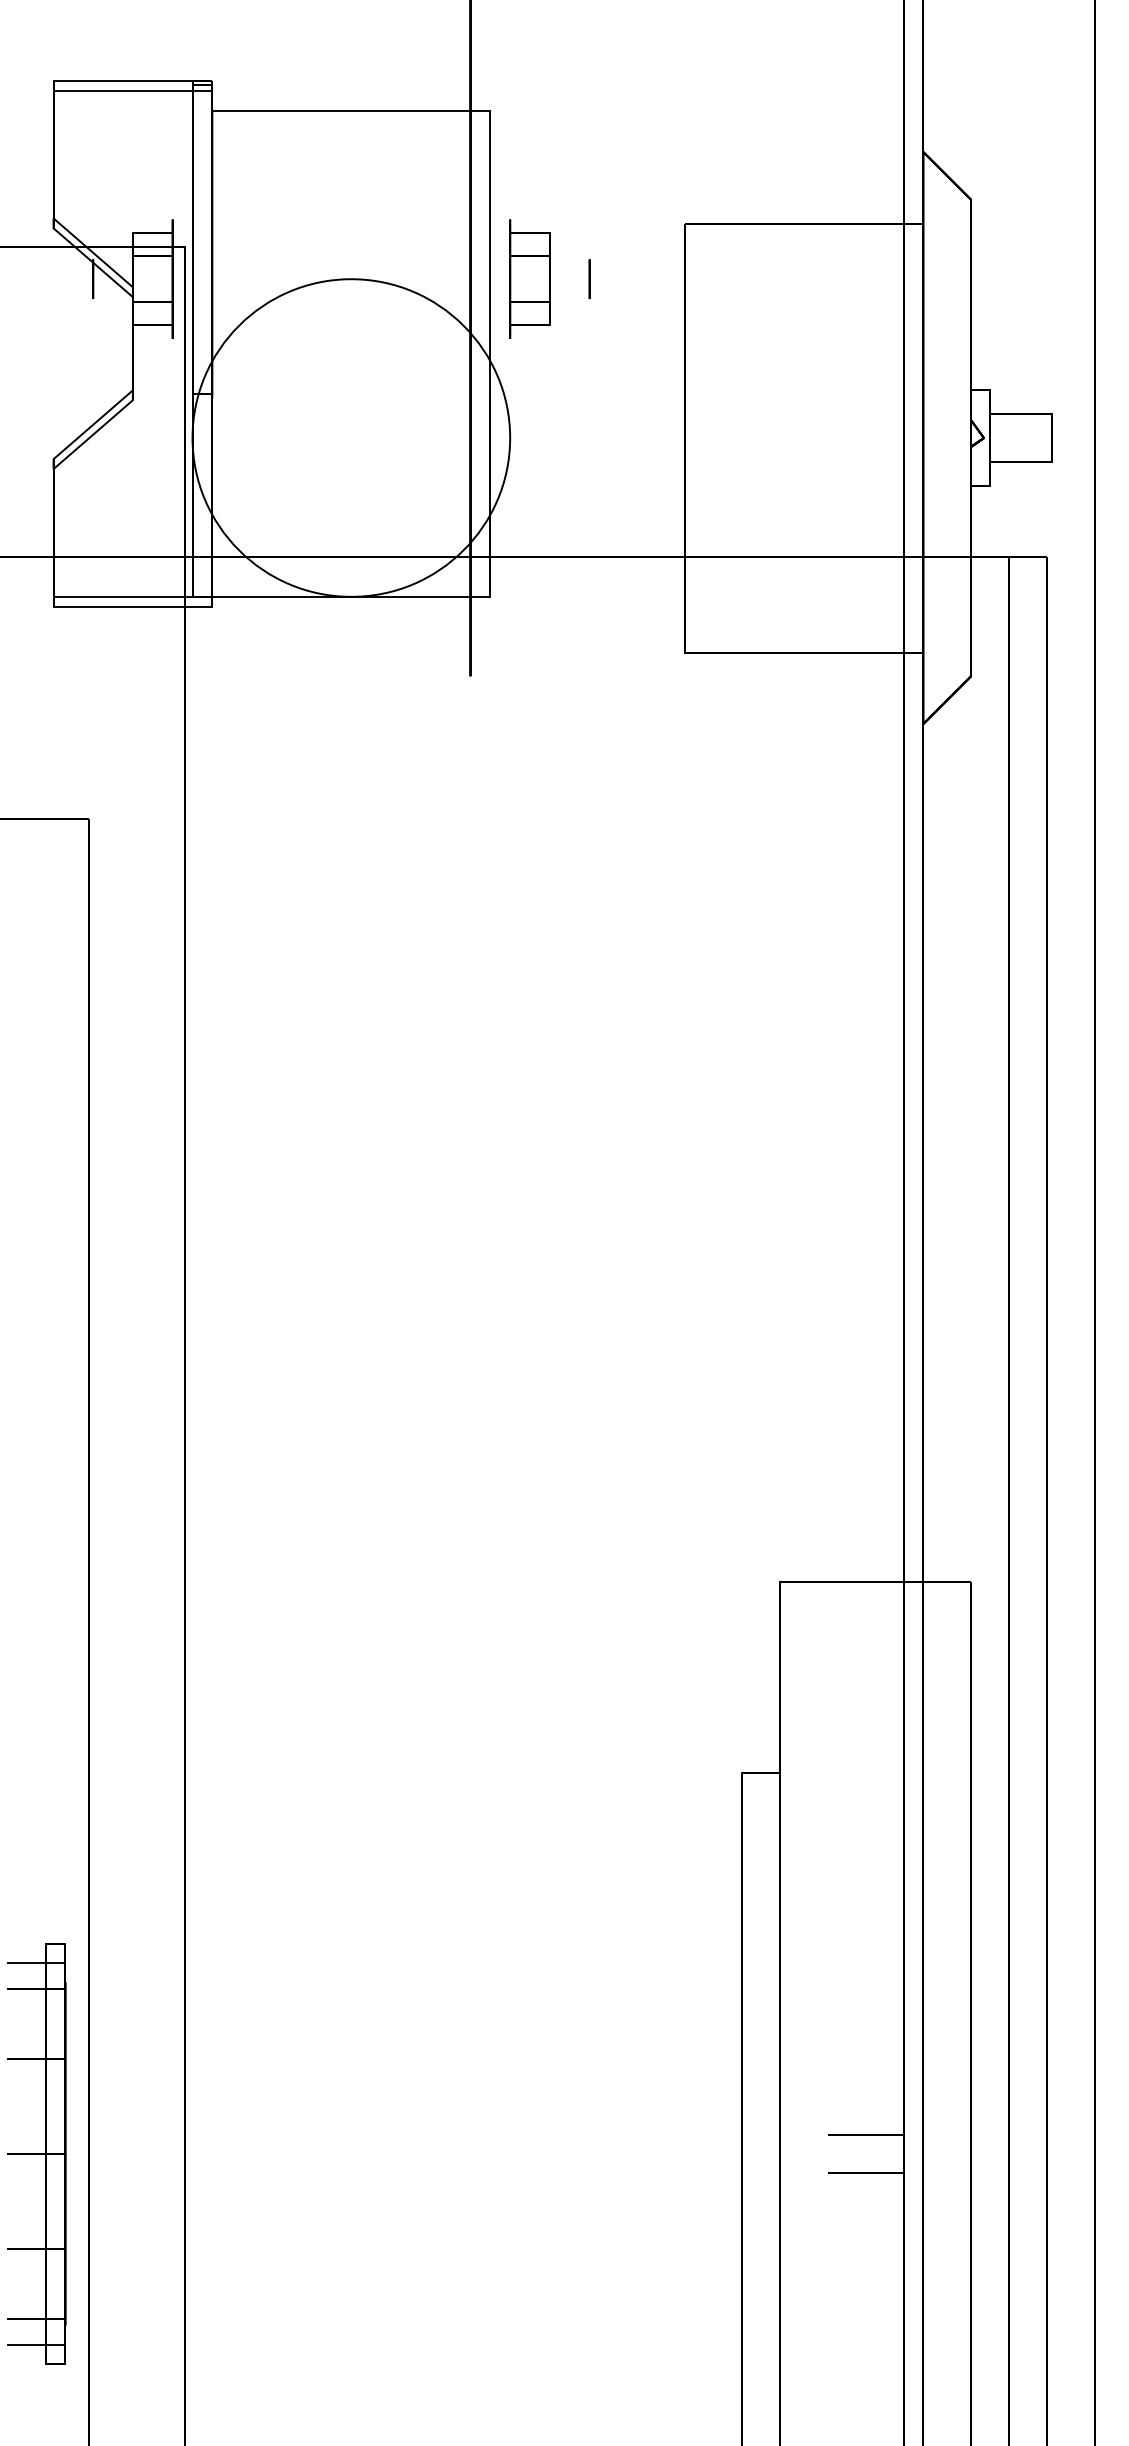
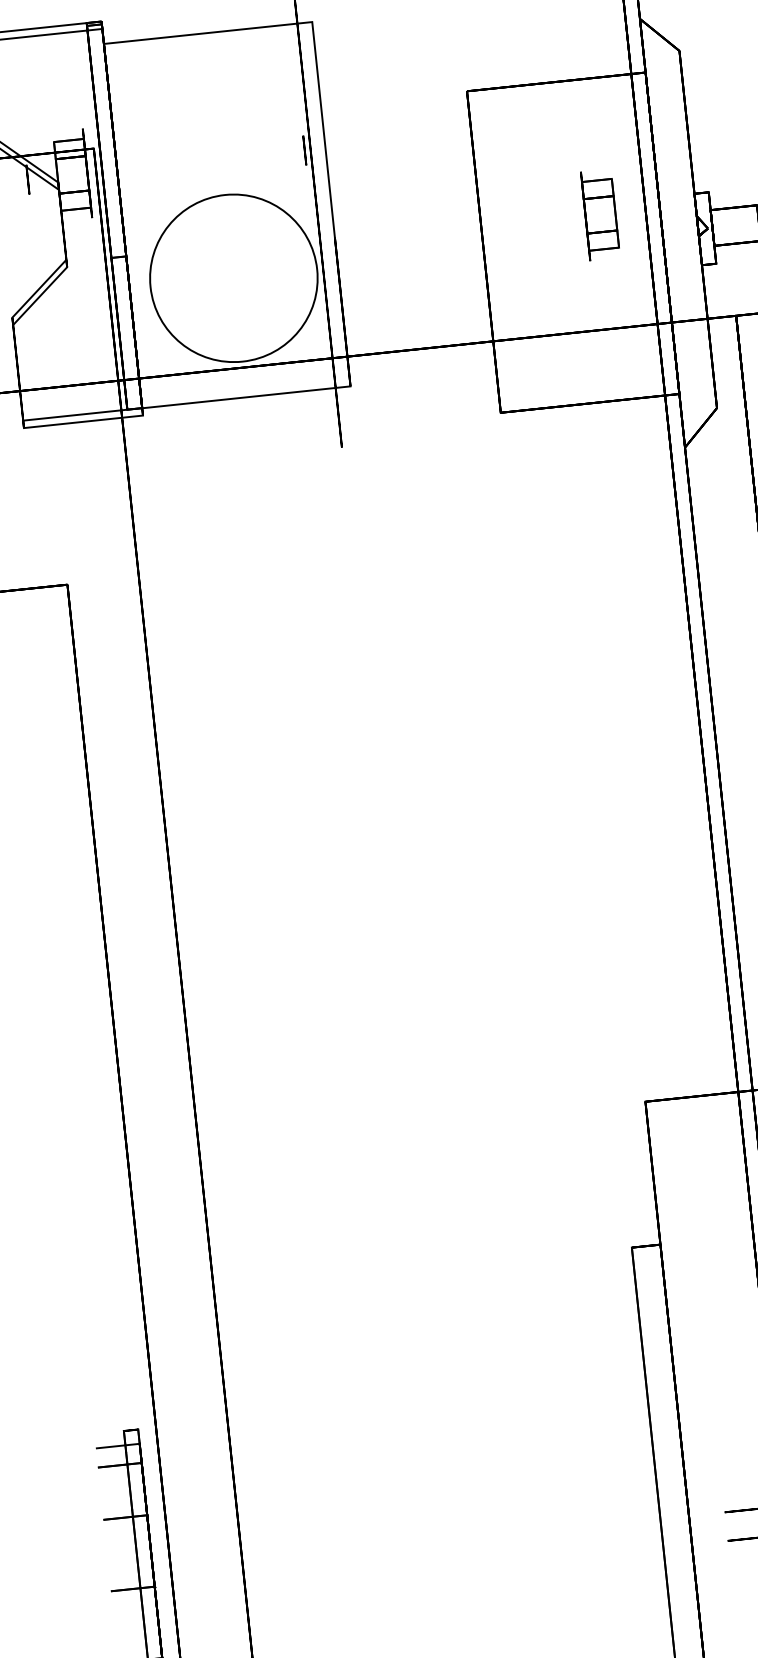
part: (529, 278) -> (600, 214), moved
circle: (589, 278) -> (304, 150), moved
circle: (351, 437) -> (233, 277), size x0.7

